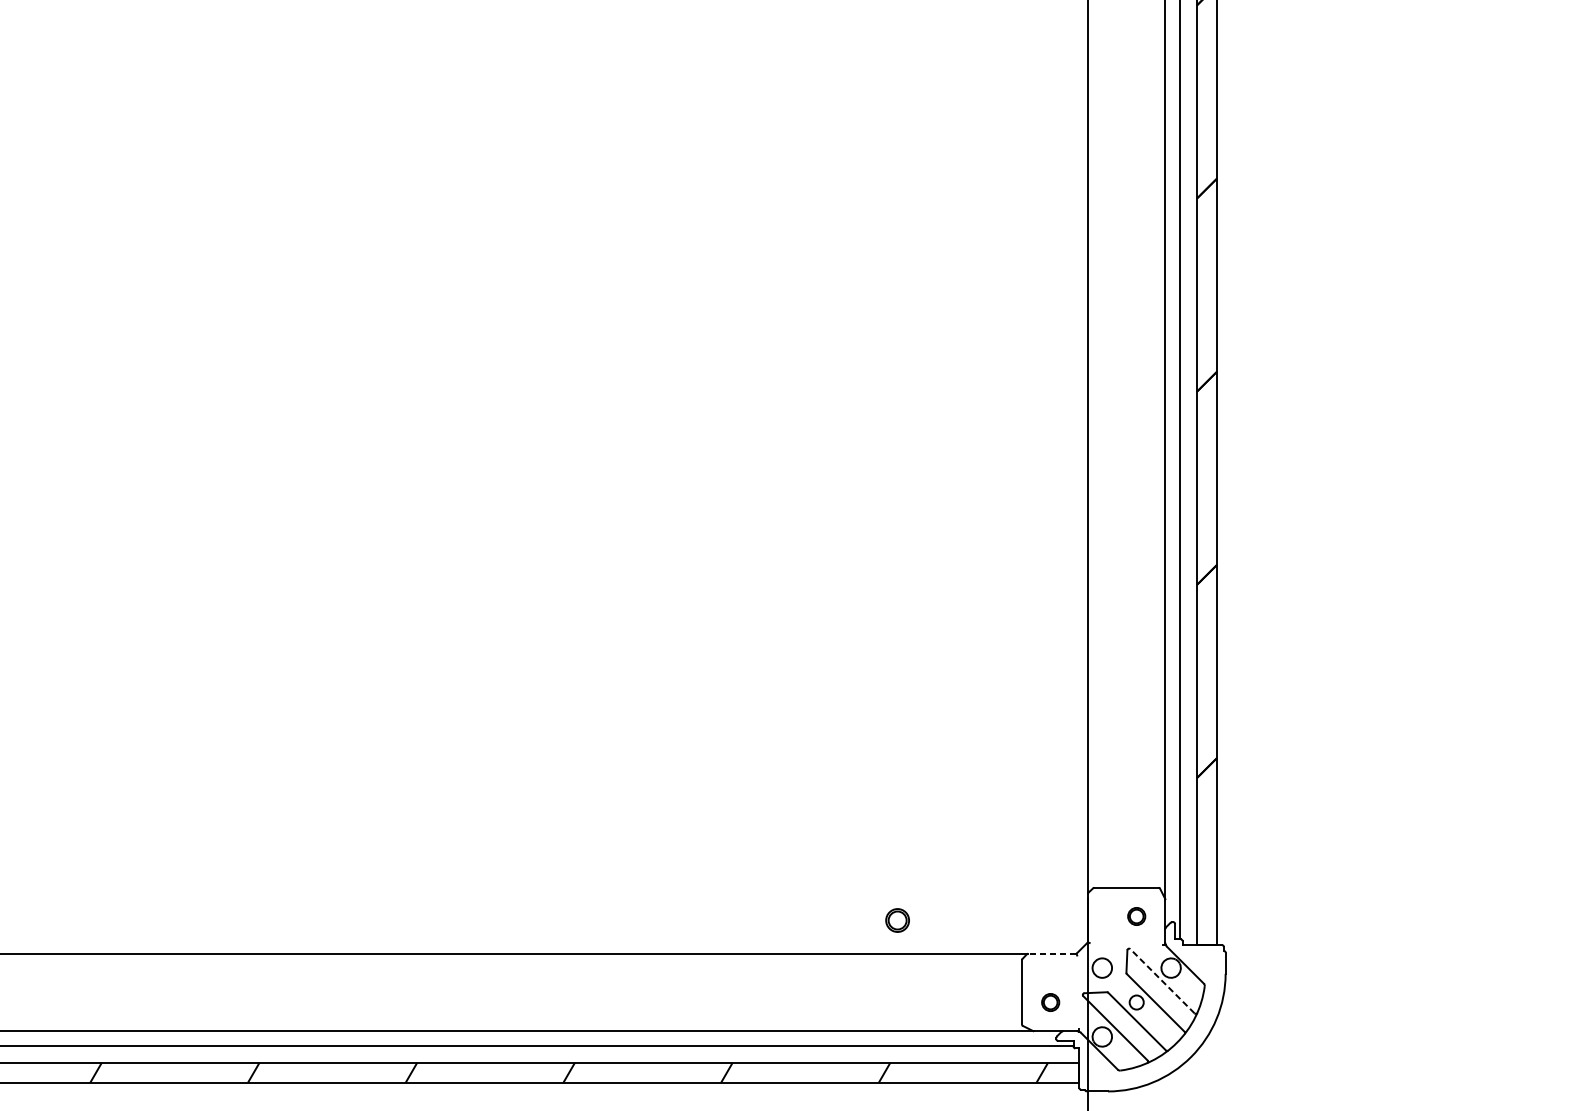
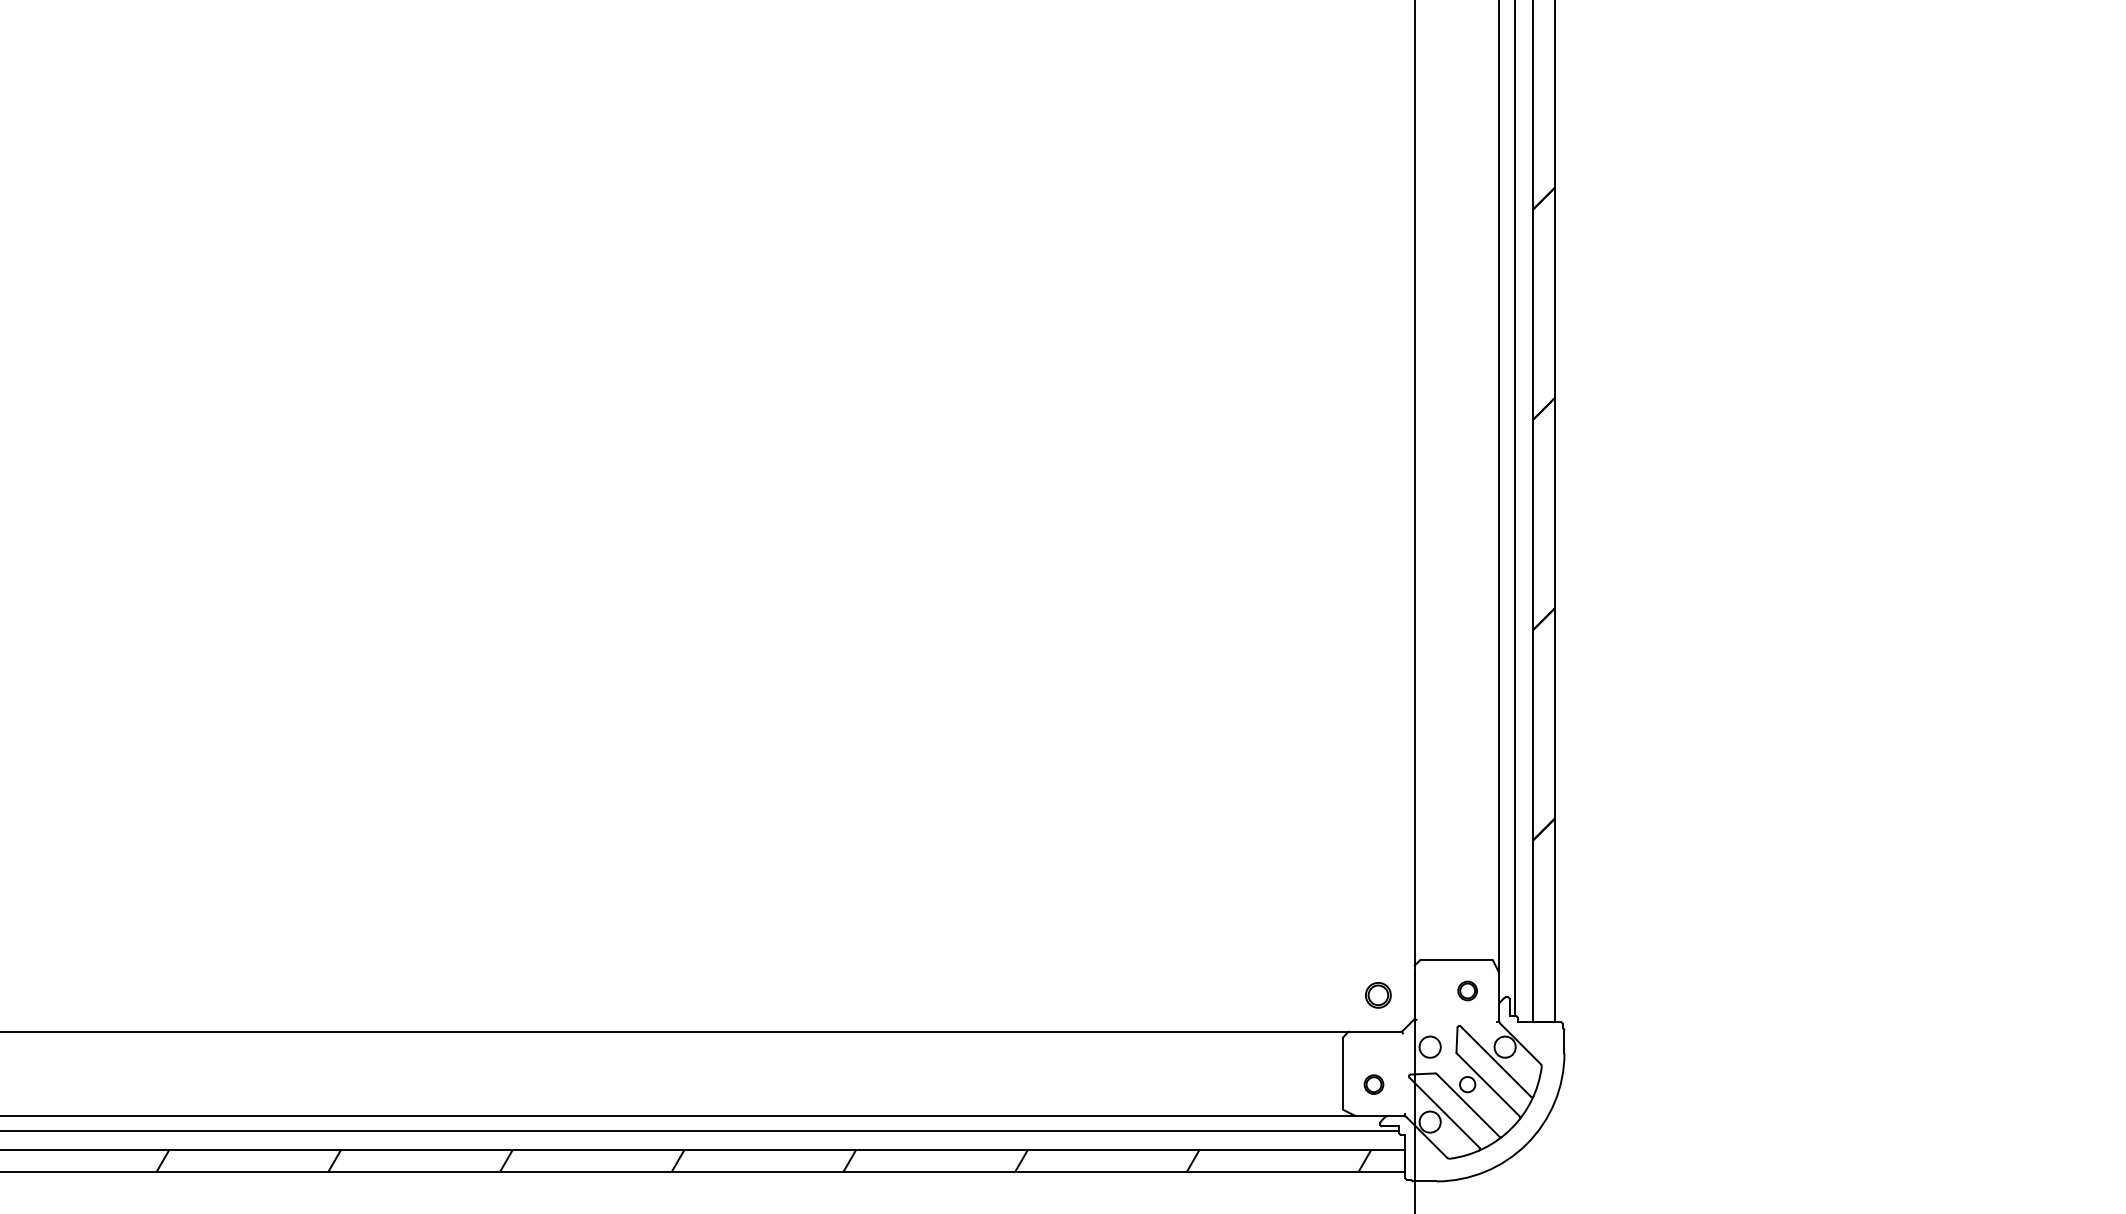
part: (897, 920) -> (1378, 995), moved
line: (1052, 953) -> (1375, 1031), dashed -> solid
line: (1162, 981) -> (1495, 1061), dashed -> solid

